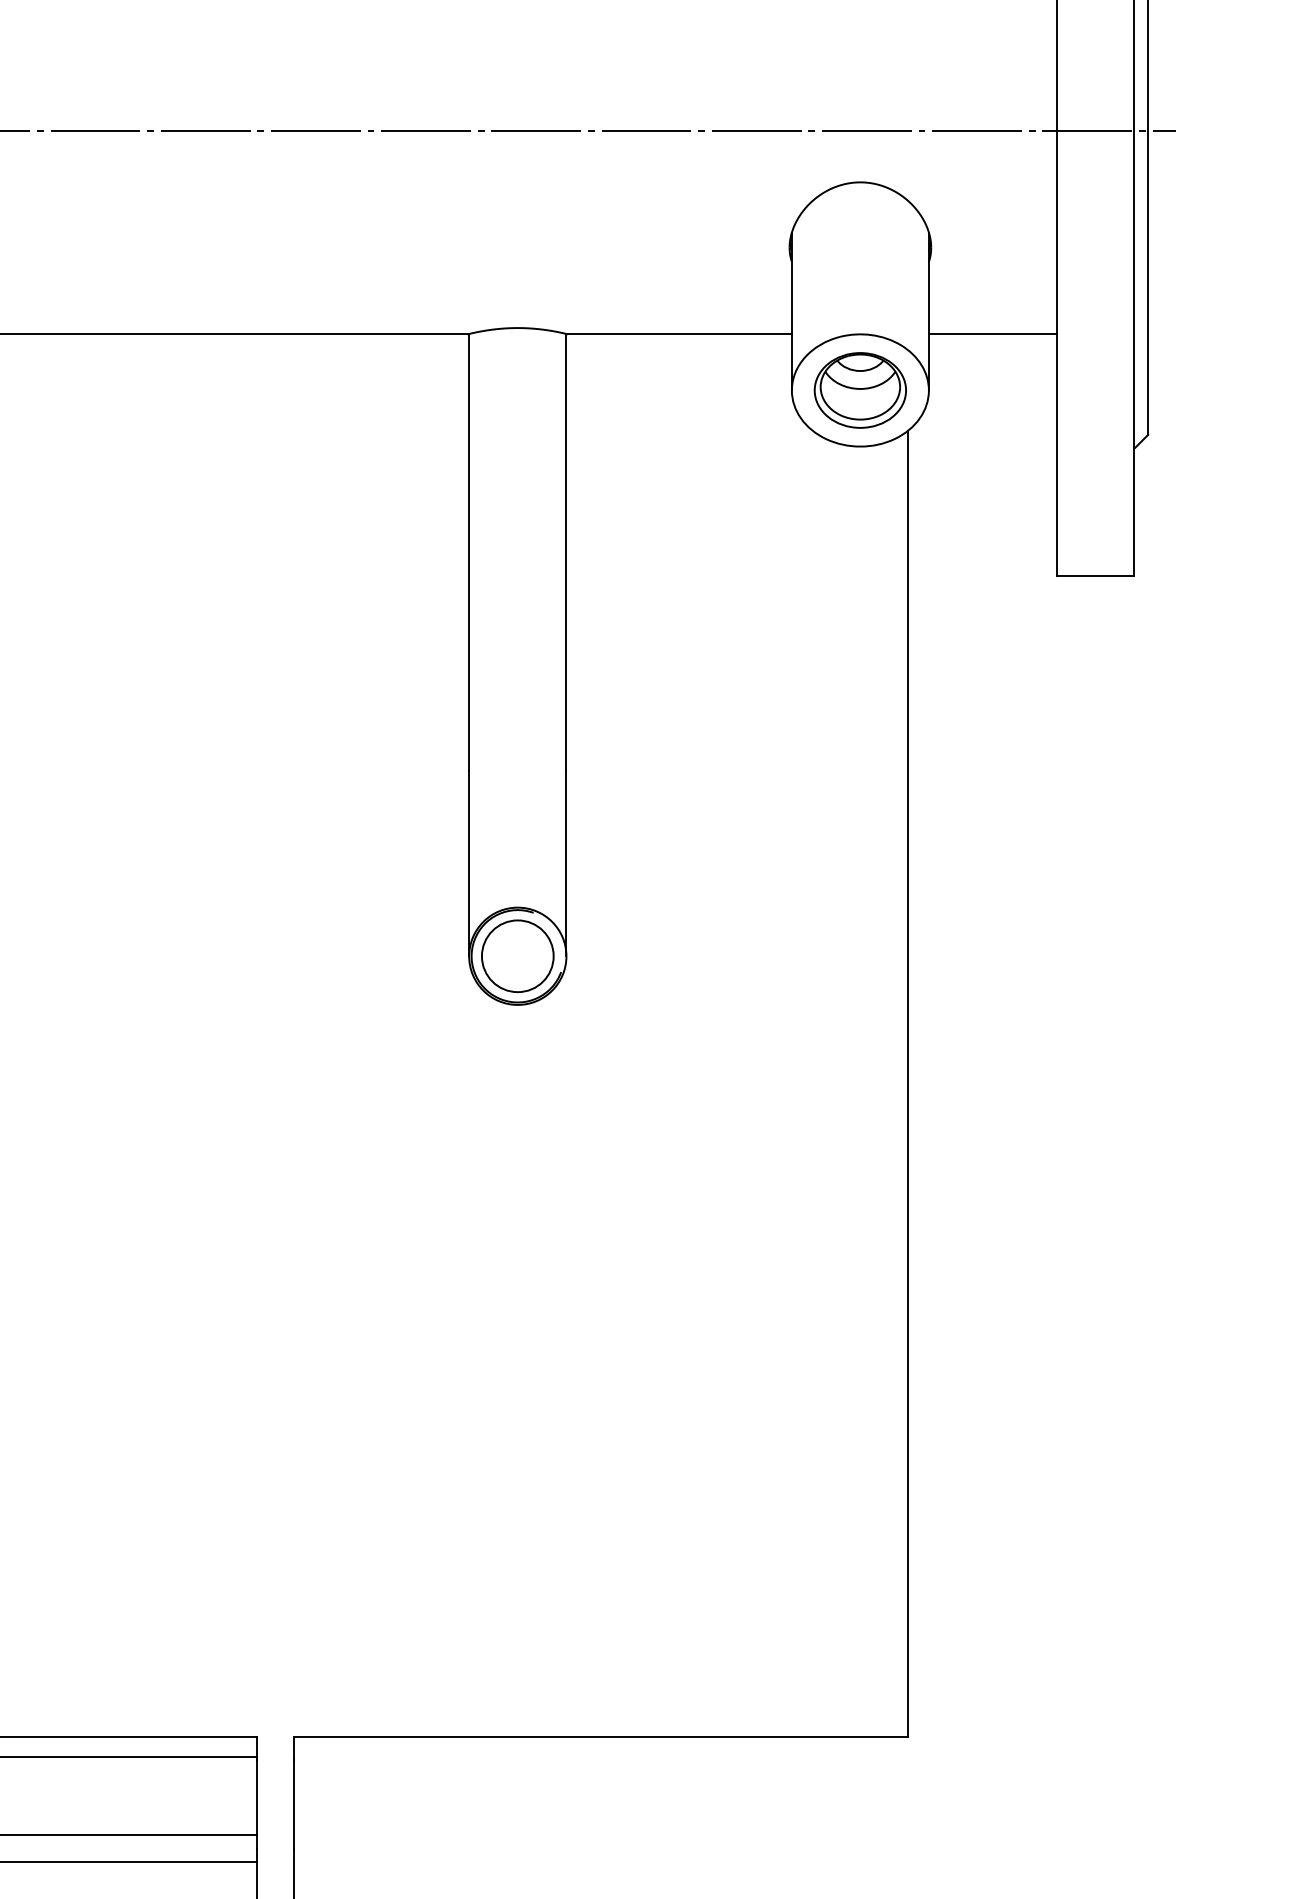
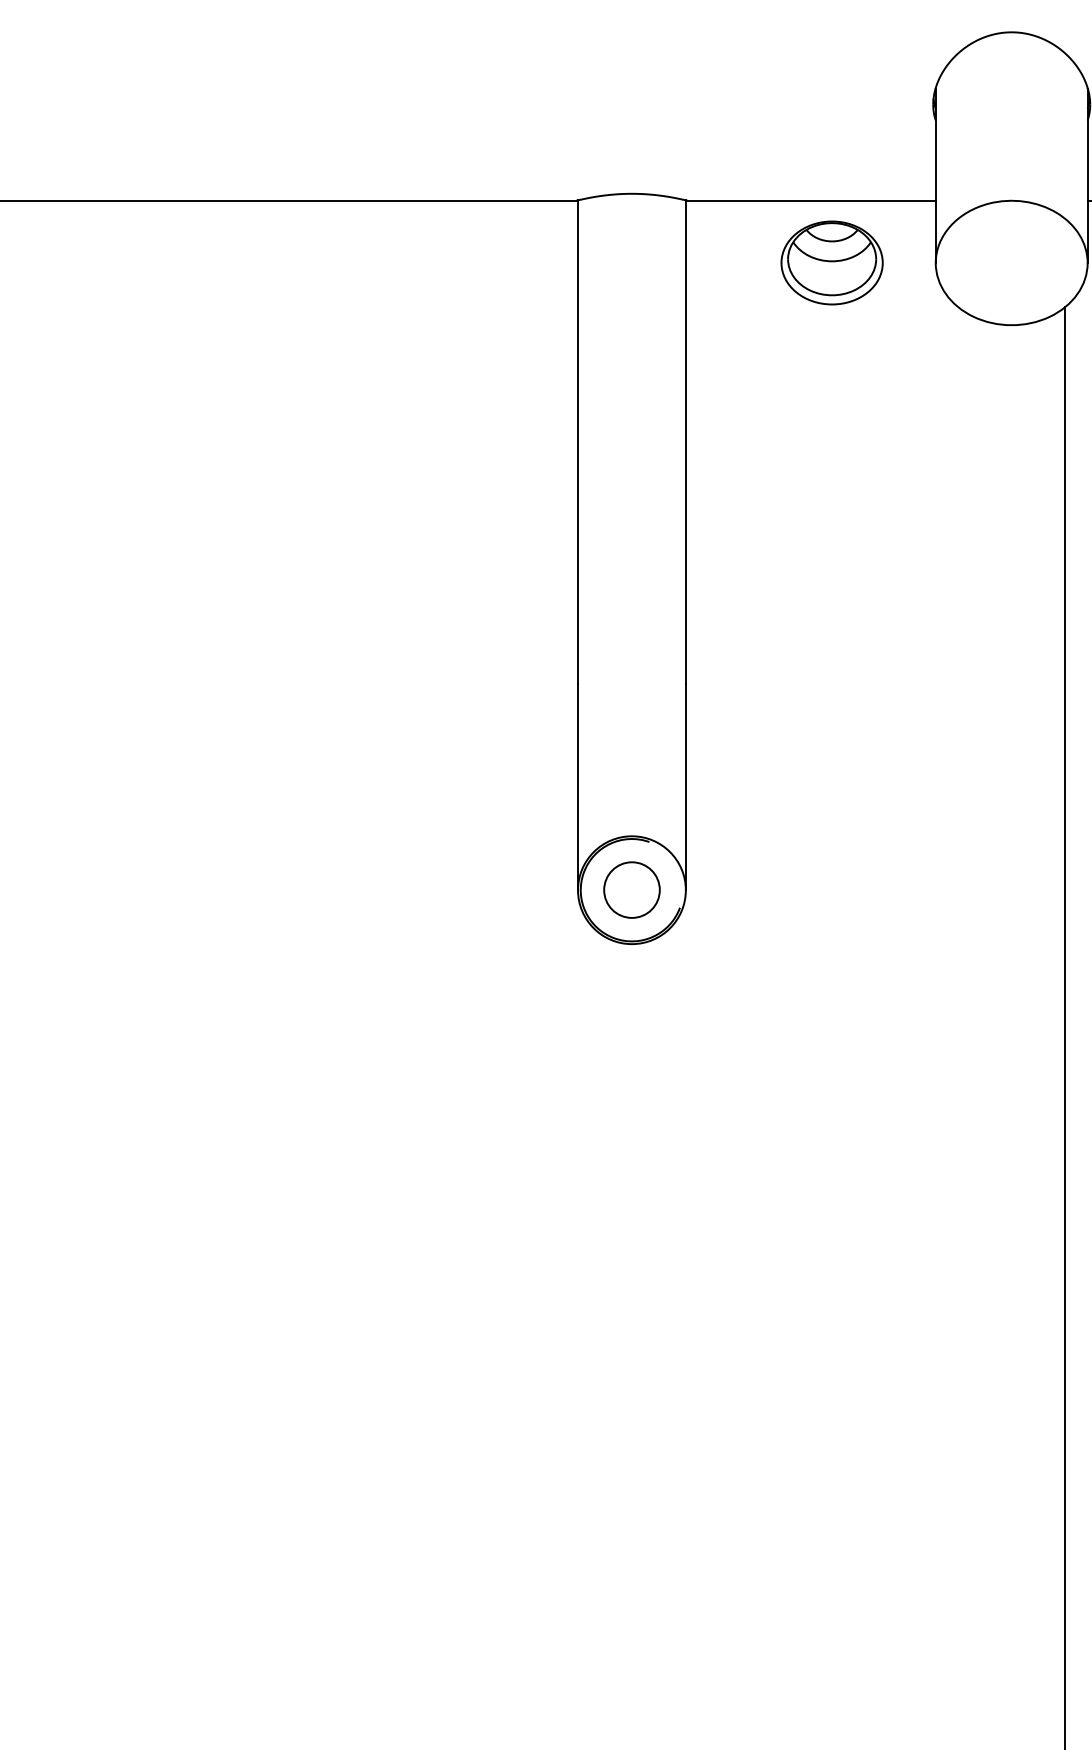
part: (859, 390) -> (831, 263), moved
circle: (517, 955) -> (631, 889), size x0.7

